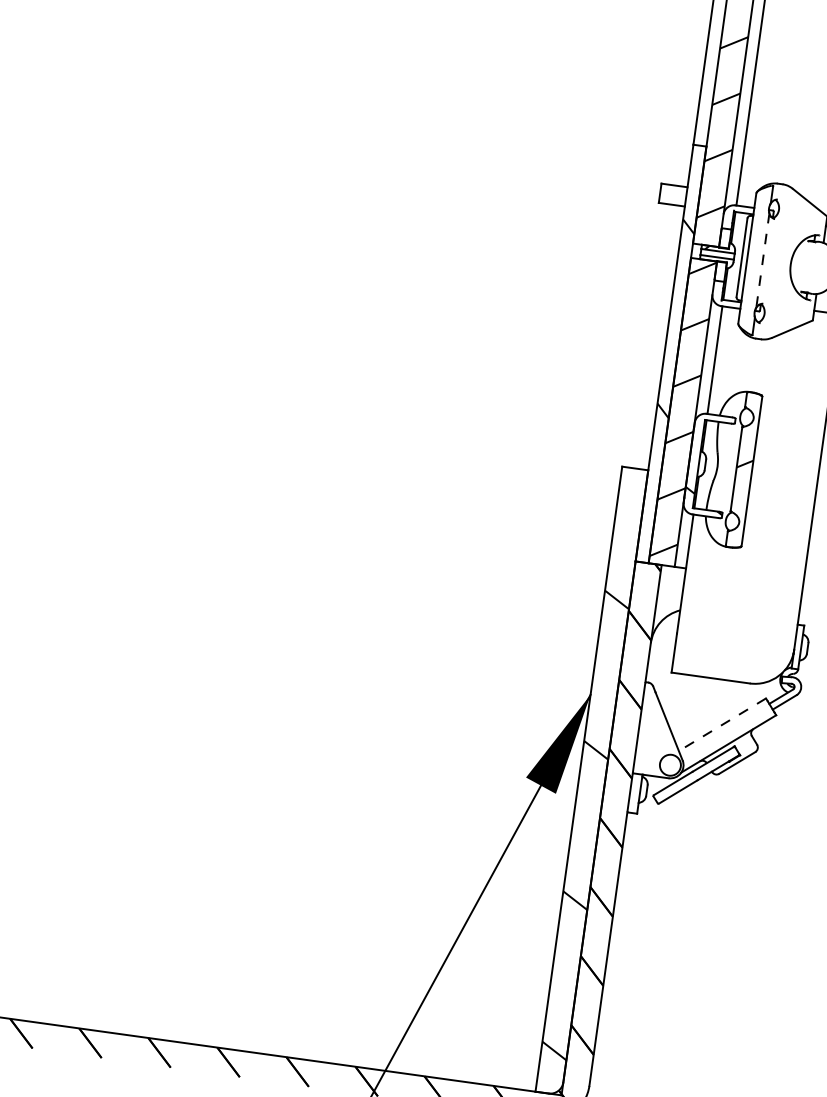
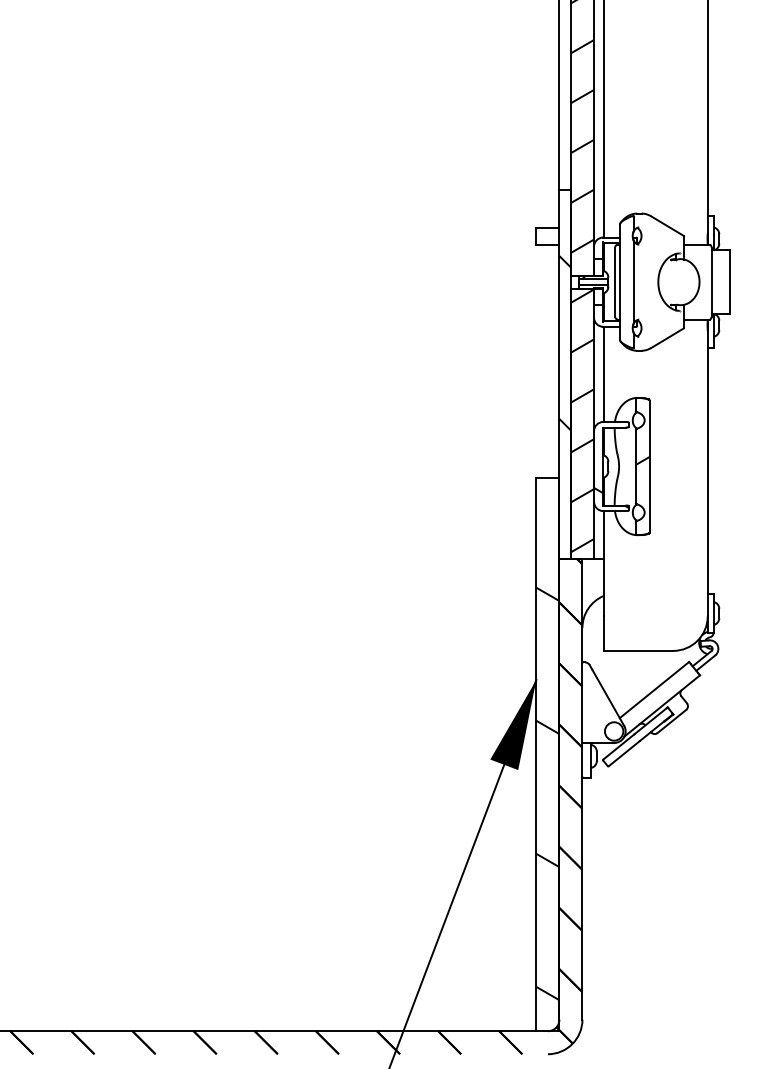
line: (762, 260) -> (633, 282), dashed -> solid
line: (722, 725) -> (654, 690), dashed -> solid

